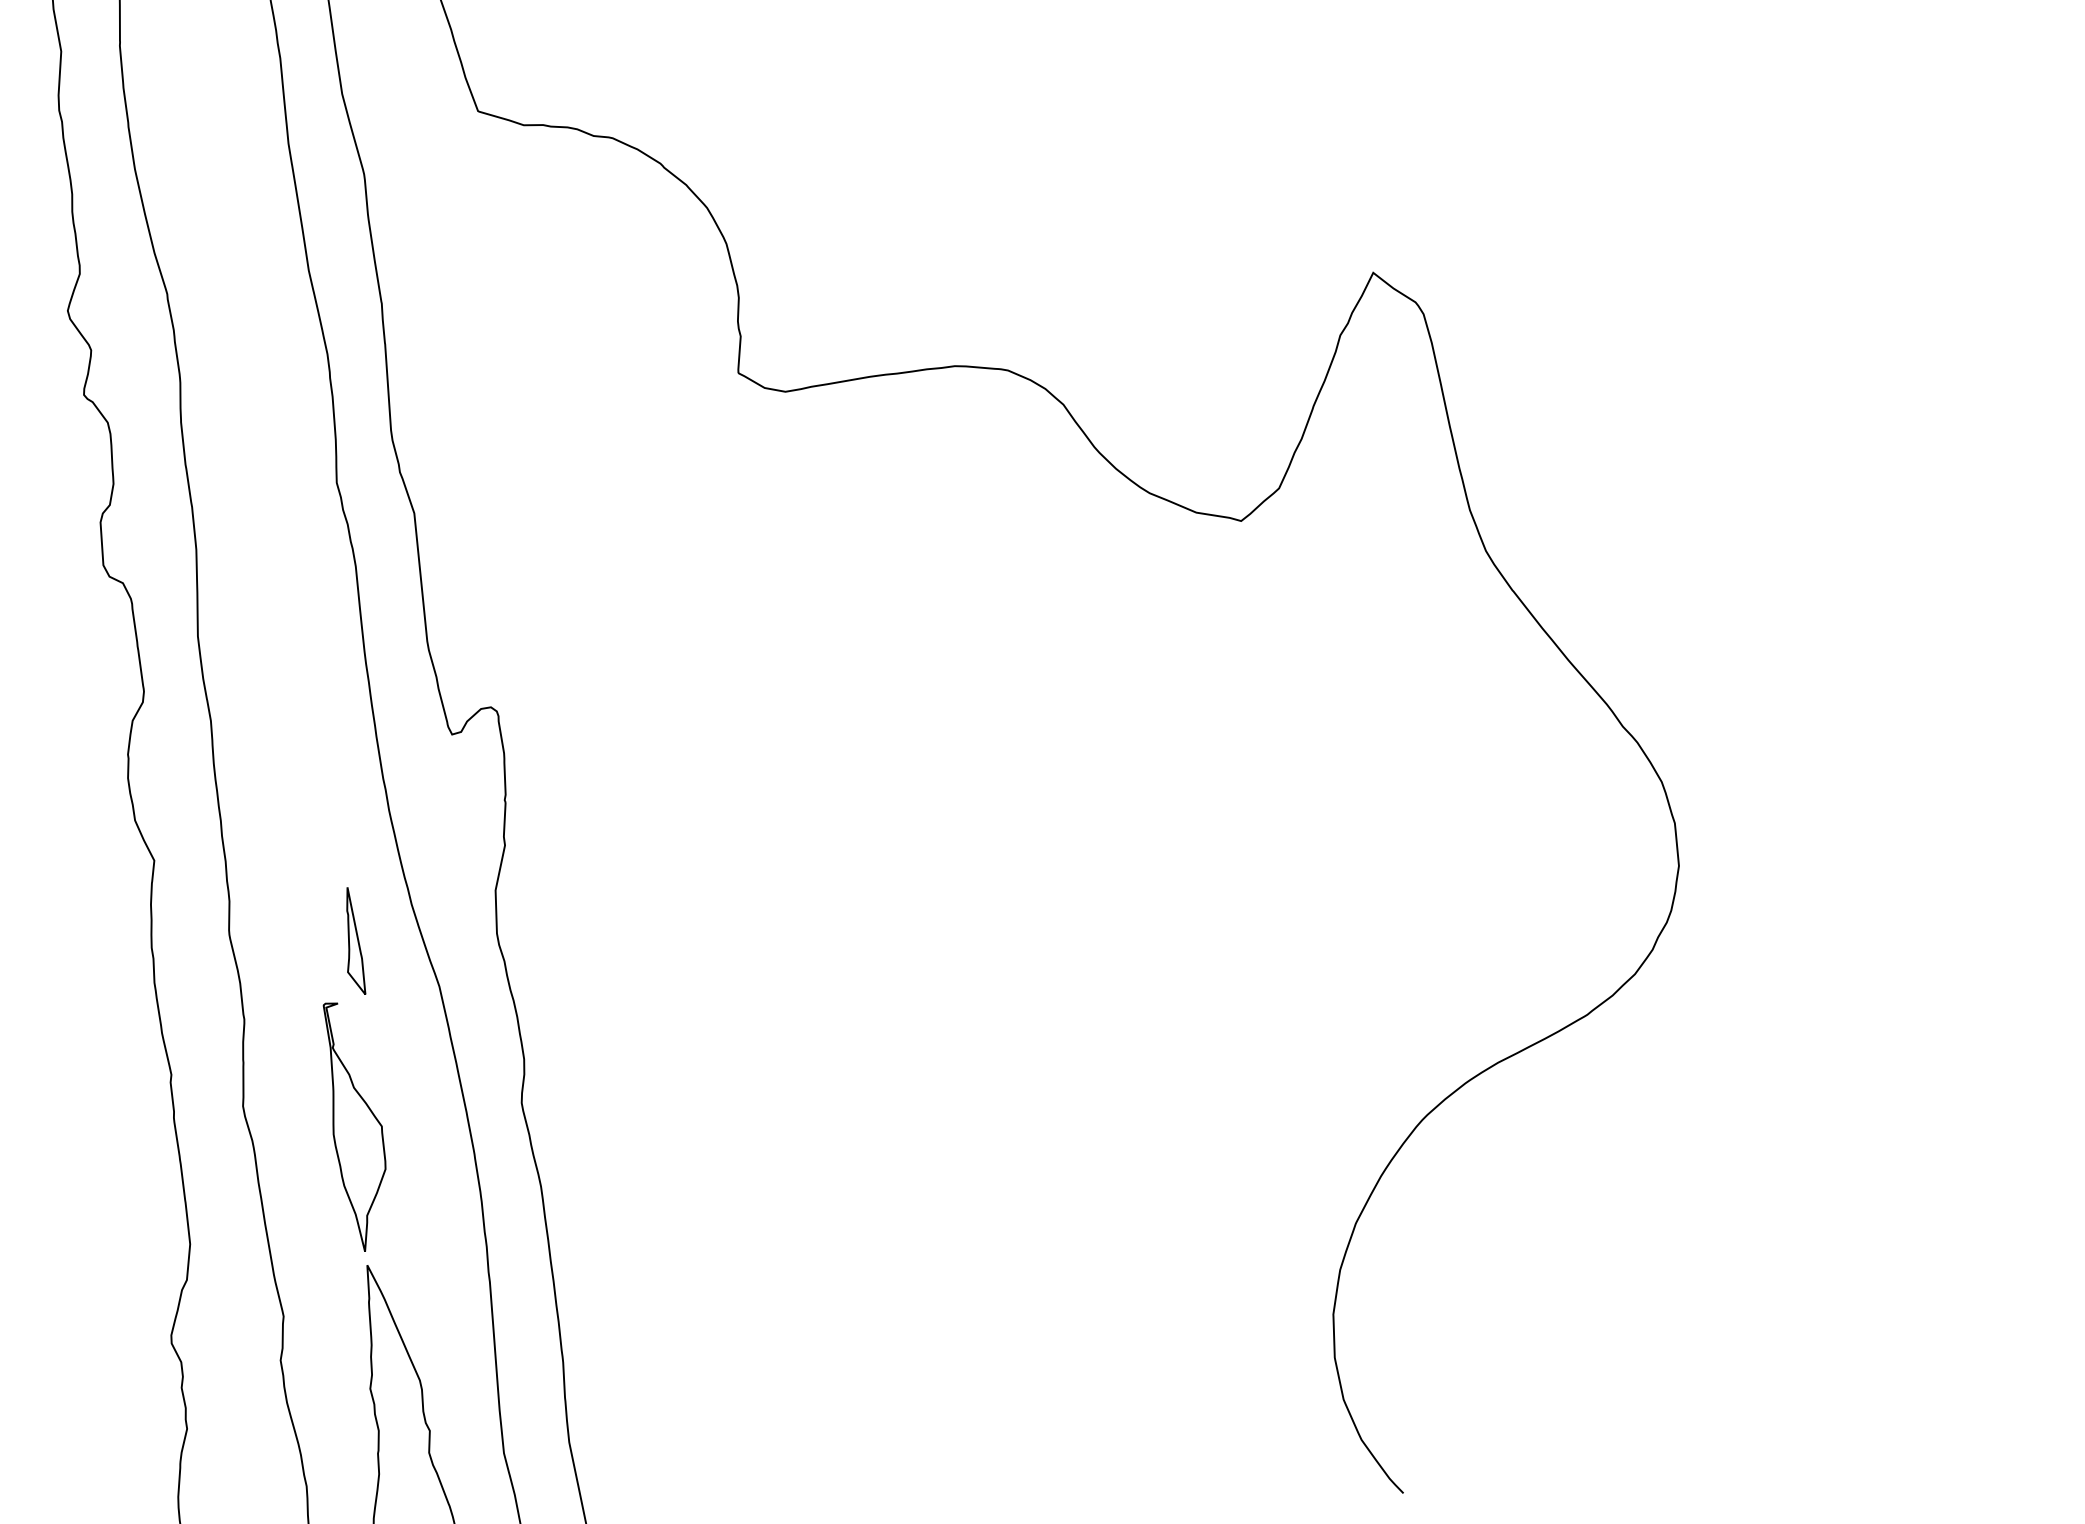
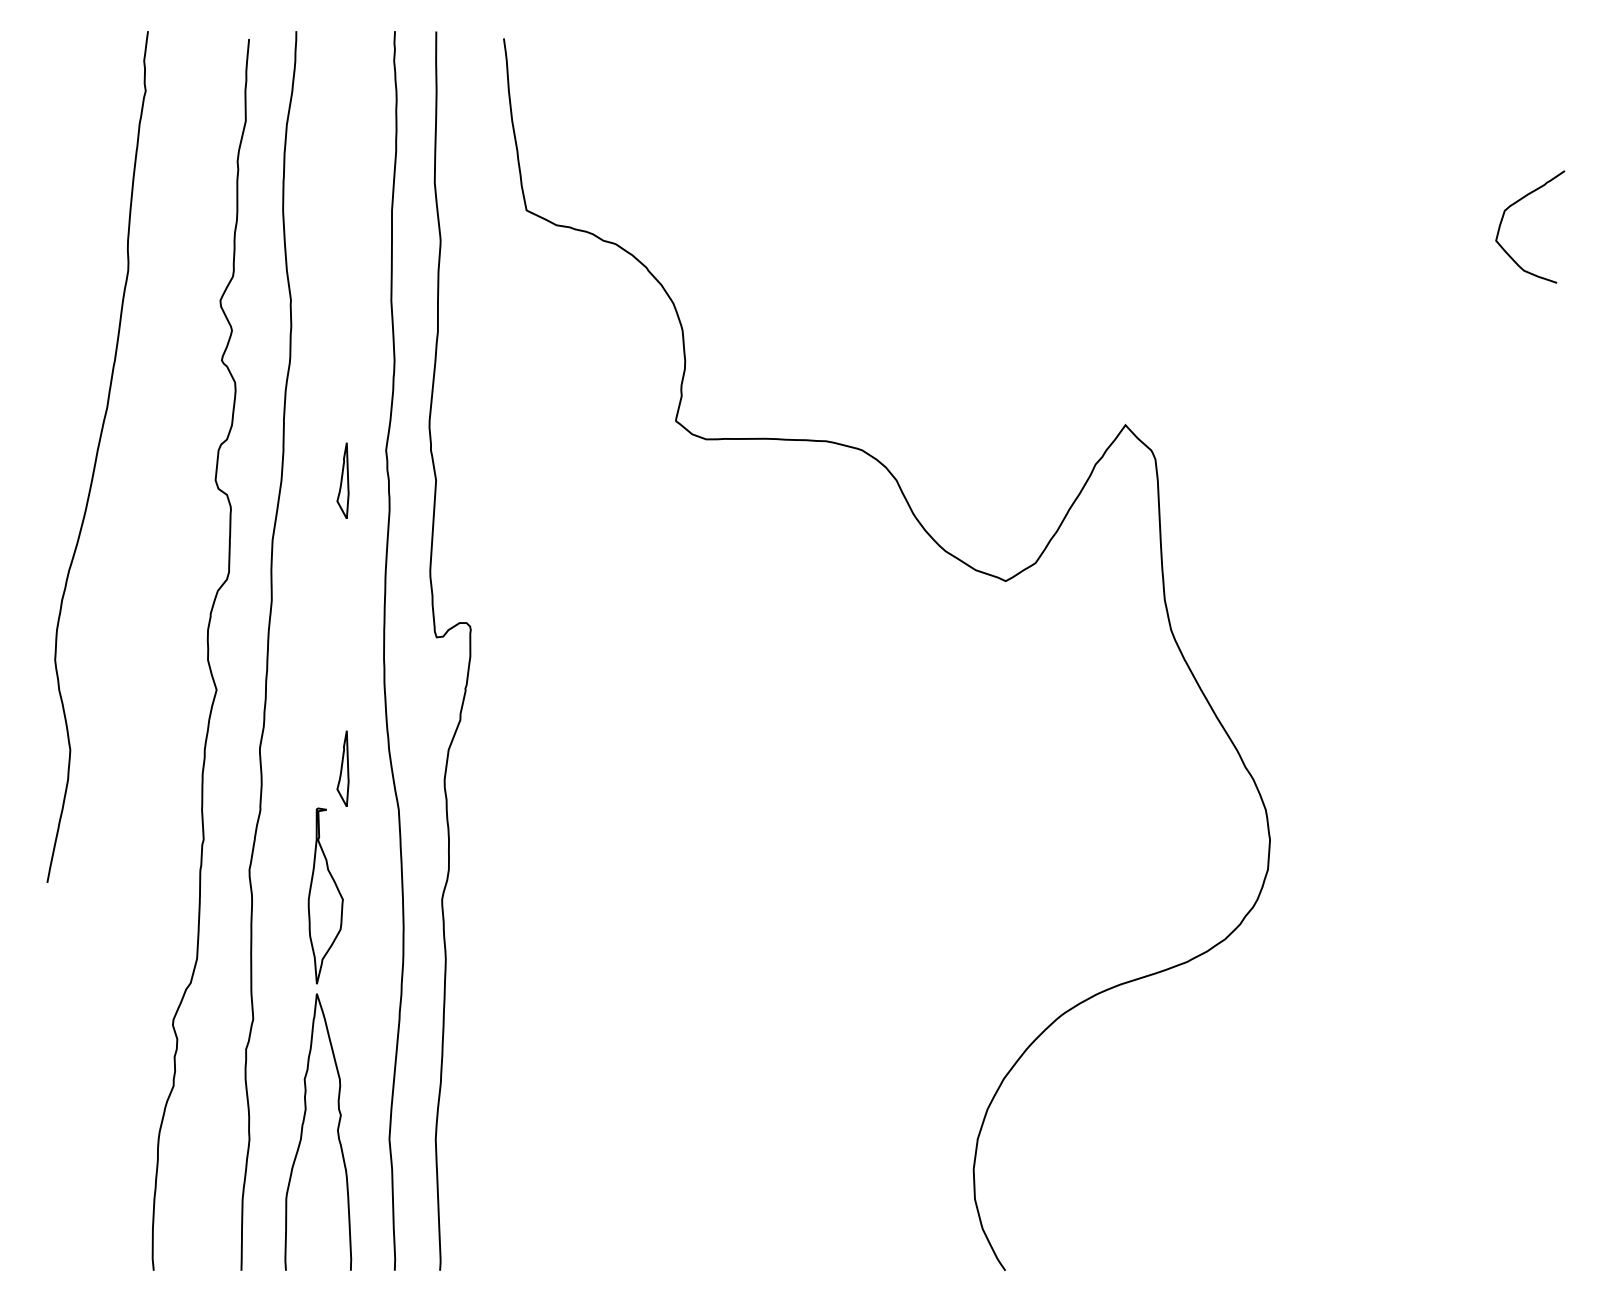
part: (282, 535) -> (342, 480), added

